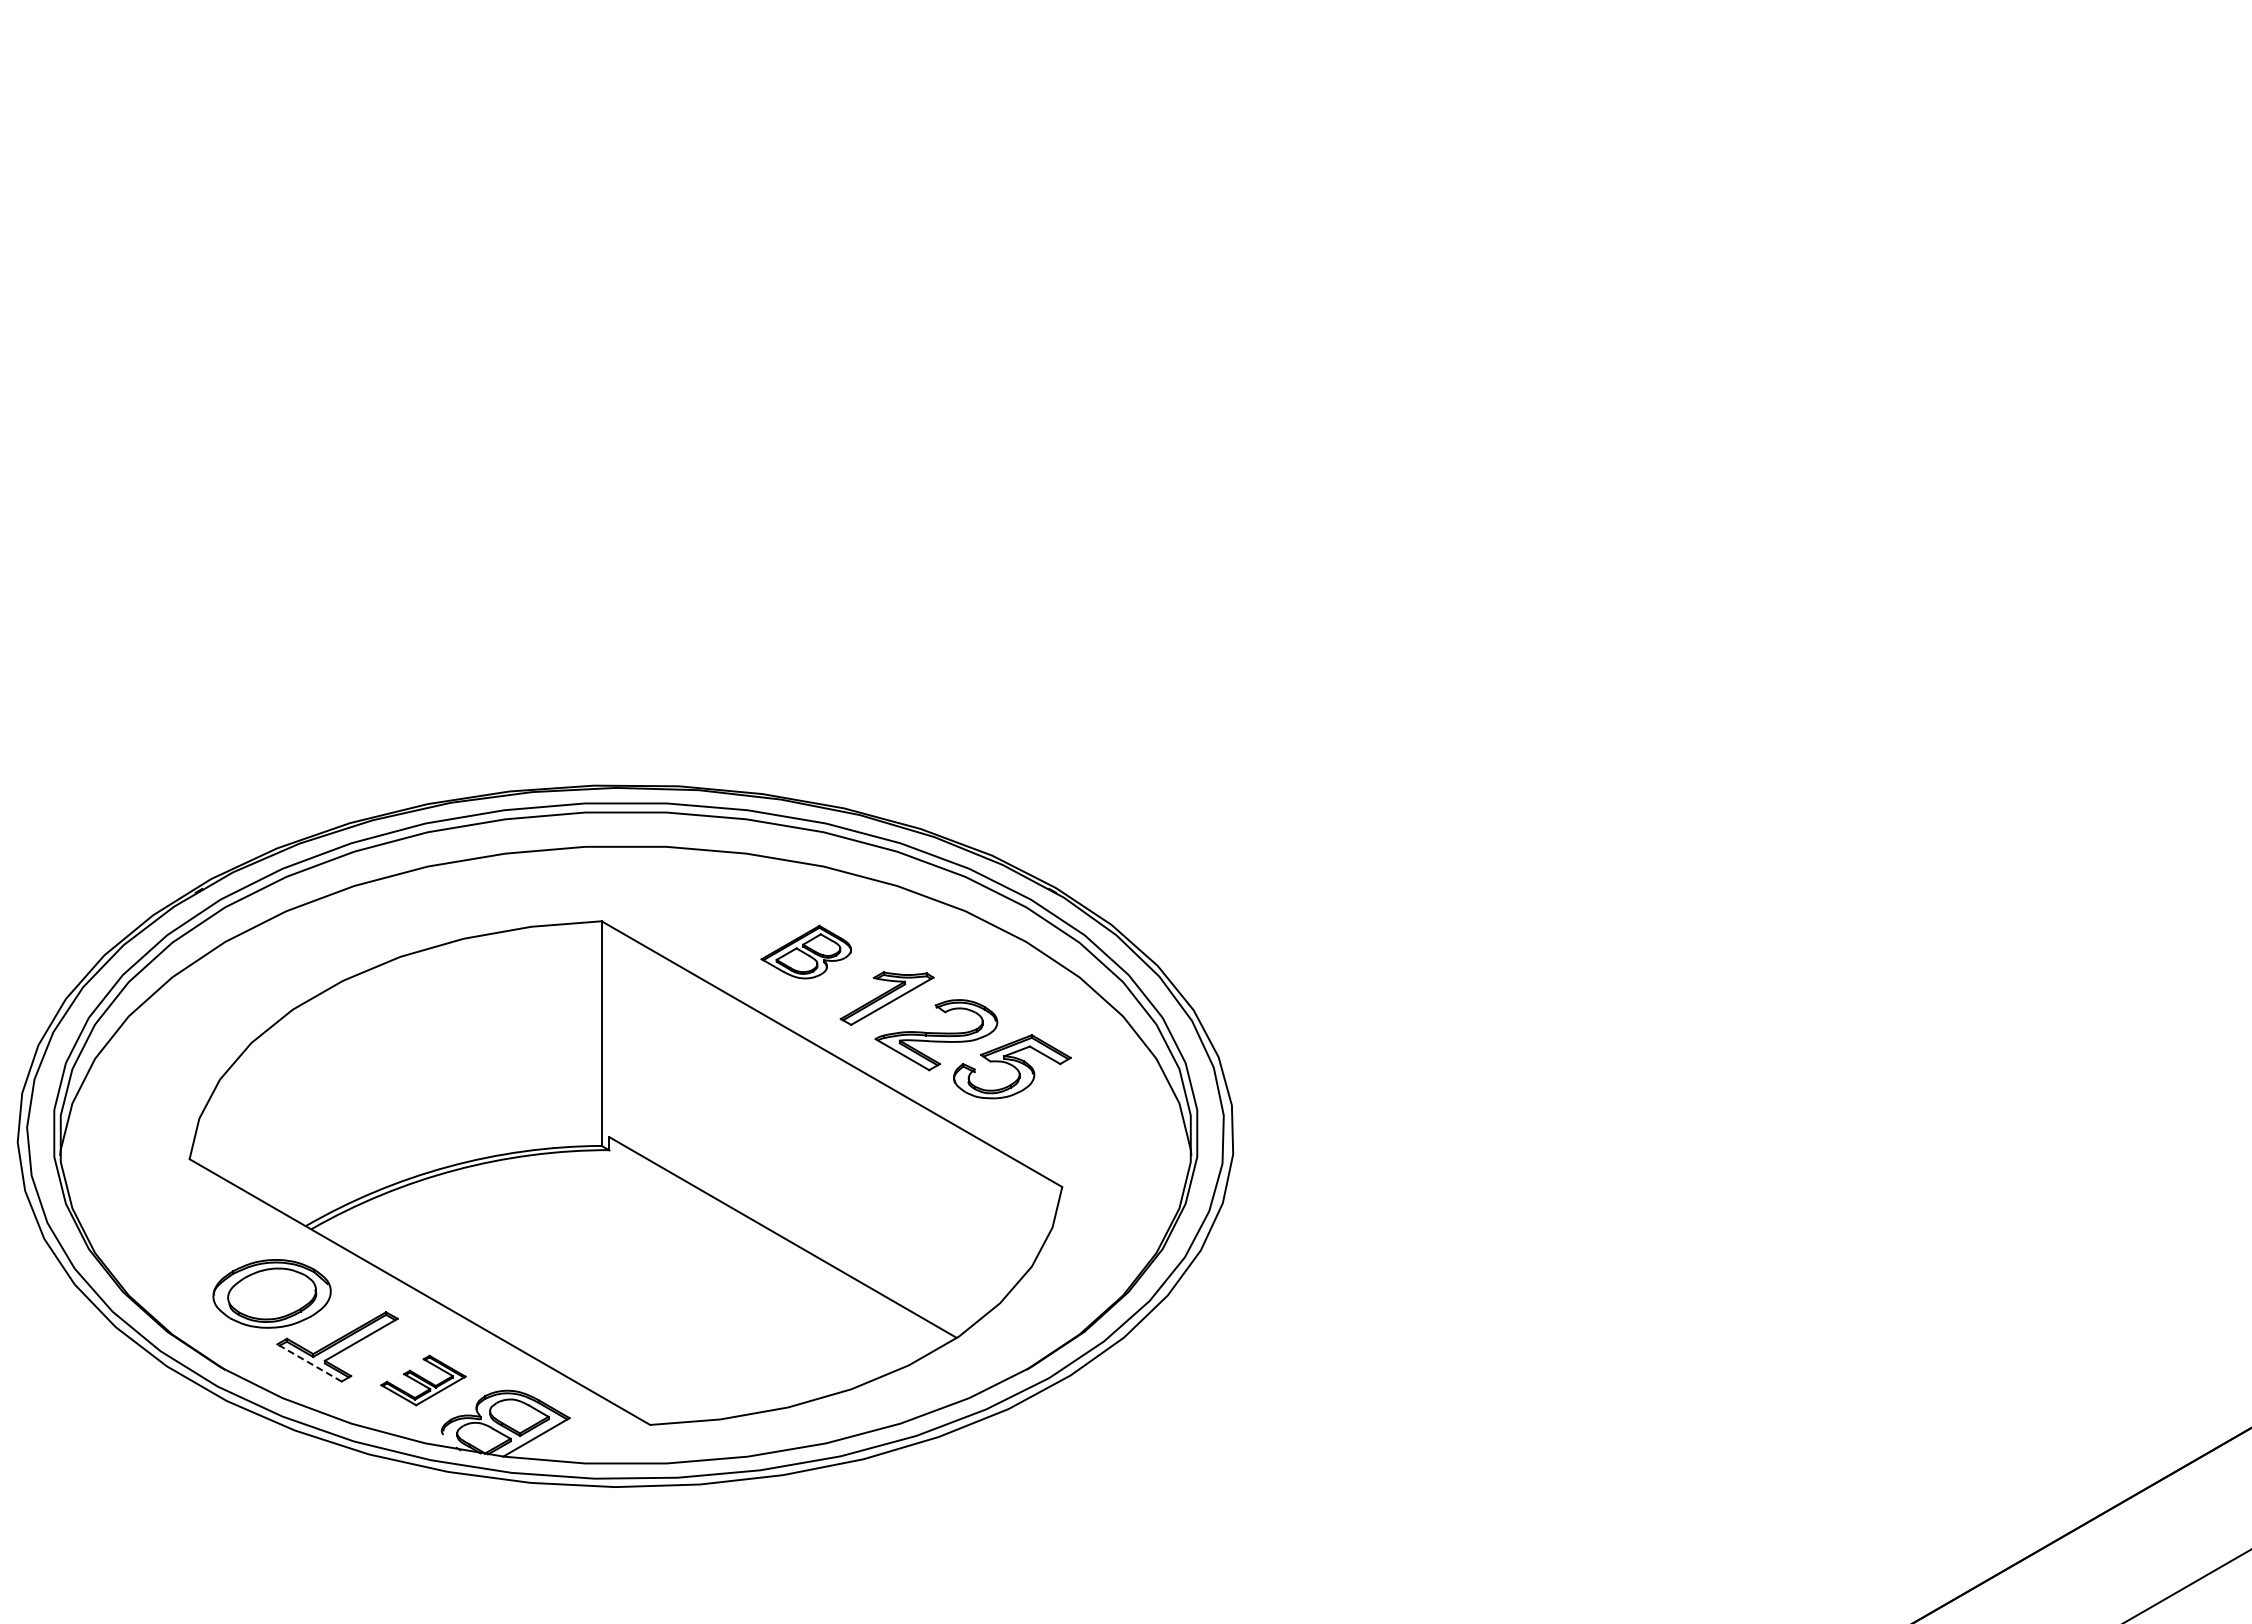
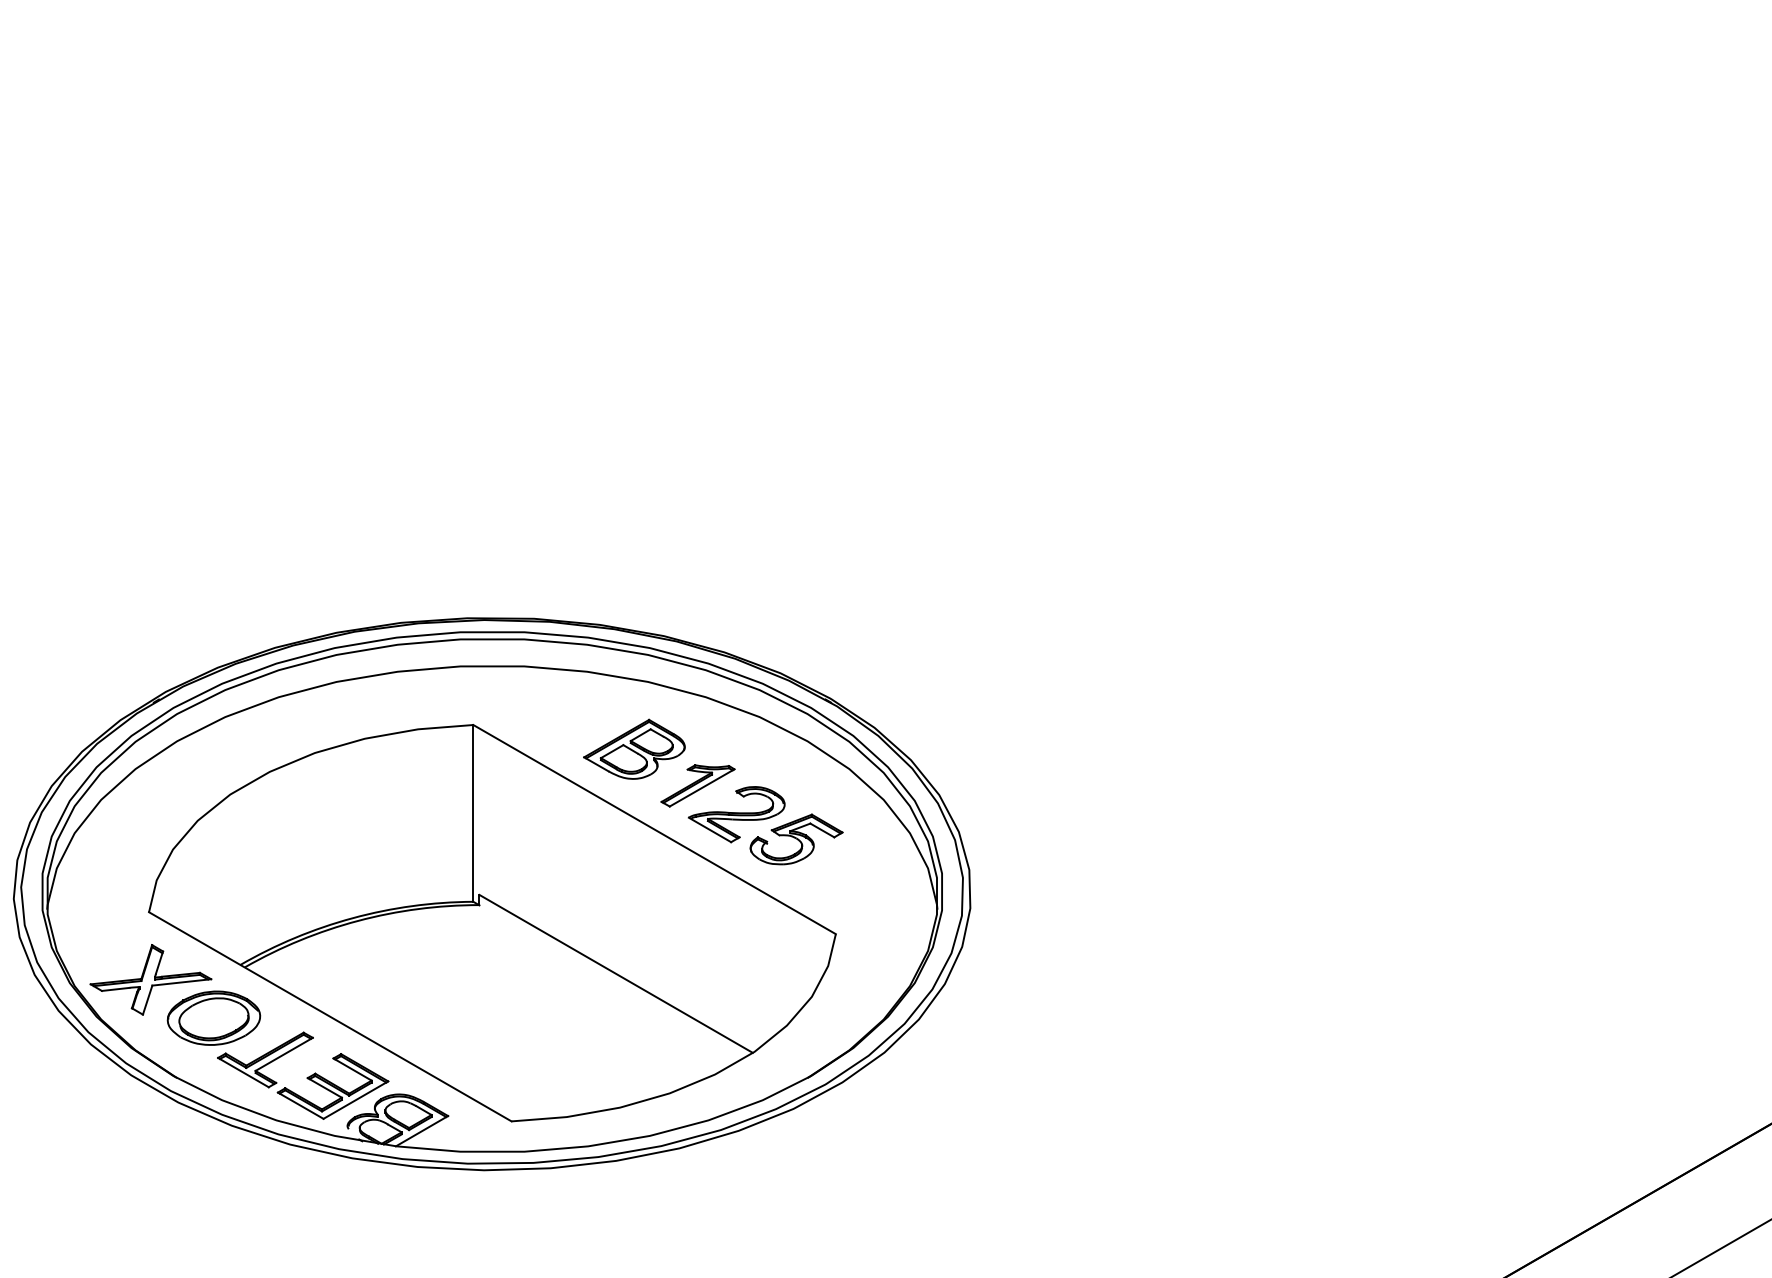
part: (806, 951) -> (634, 748), size x1.43
part: (191, 1244) -> (150, 979), added
line: (309, 1362) -> (243, 1072), dashed -> solid
part: (423, 1380) -> (333, 1086), size x1.67

